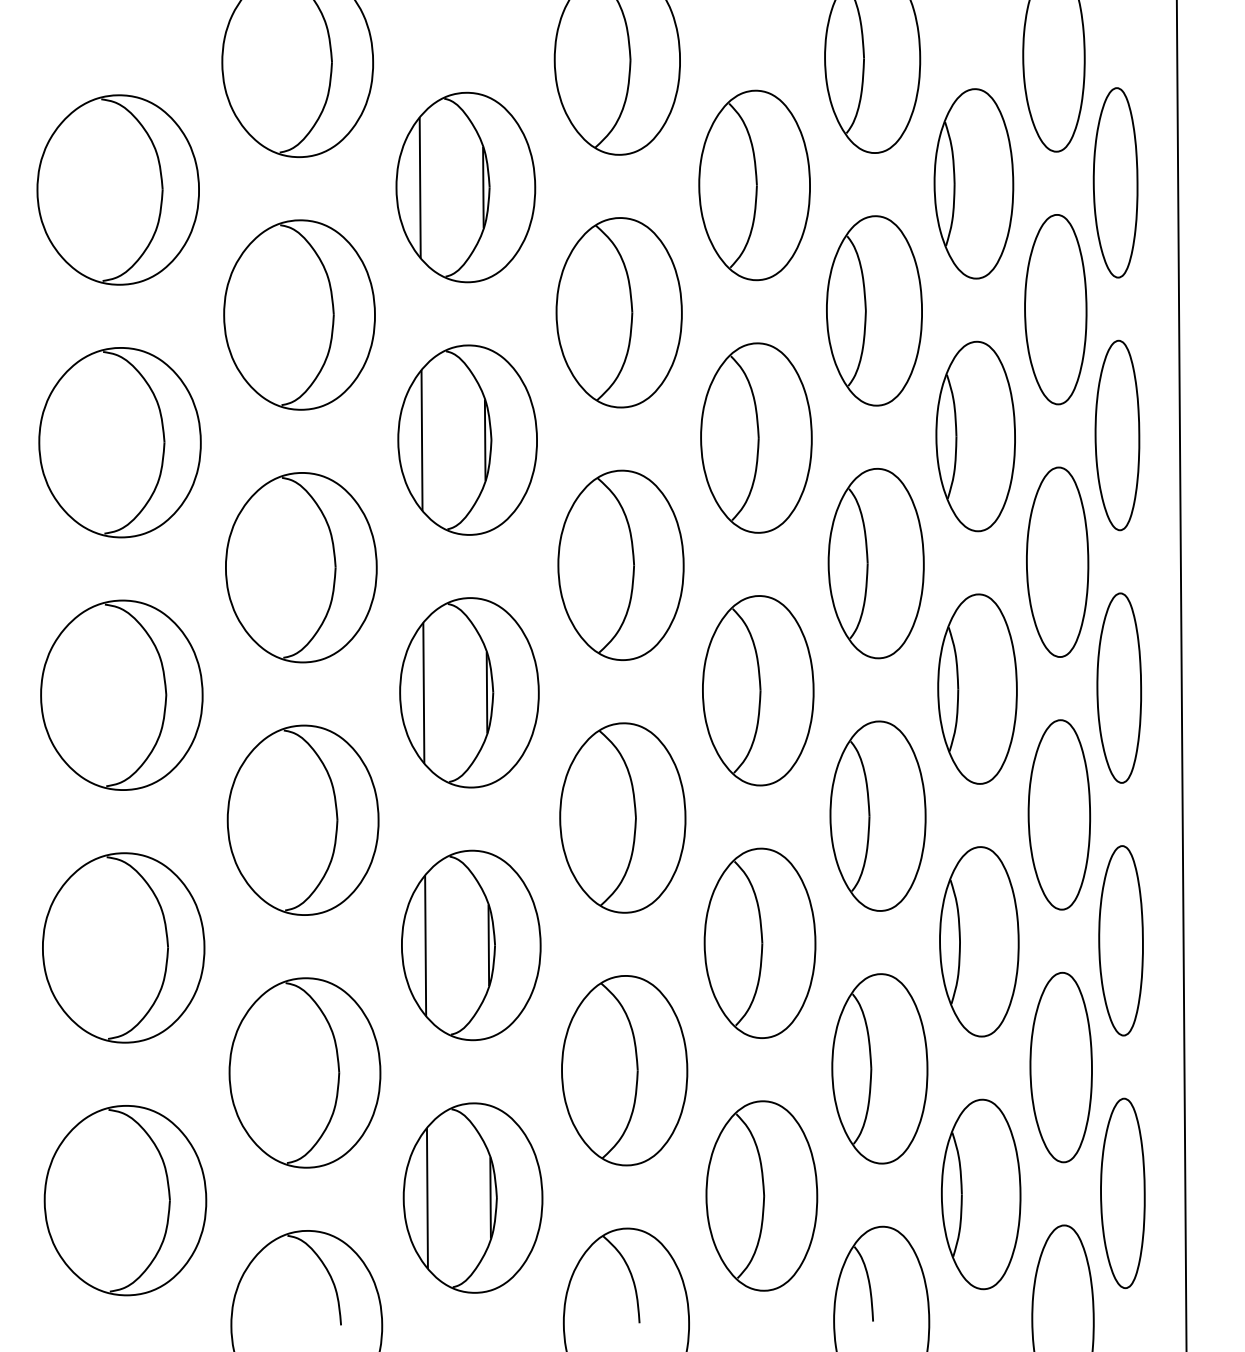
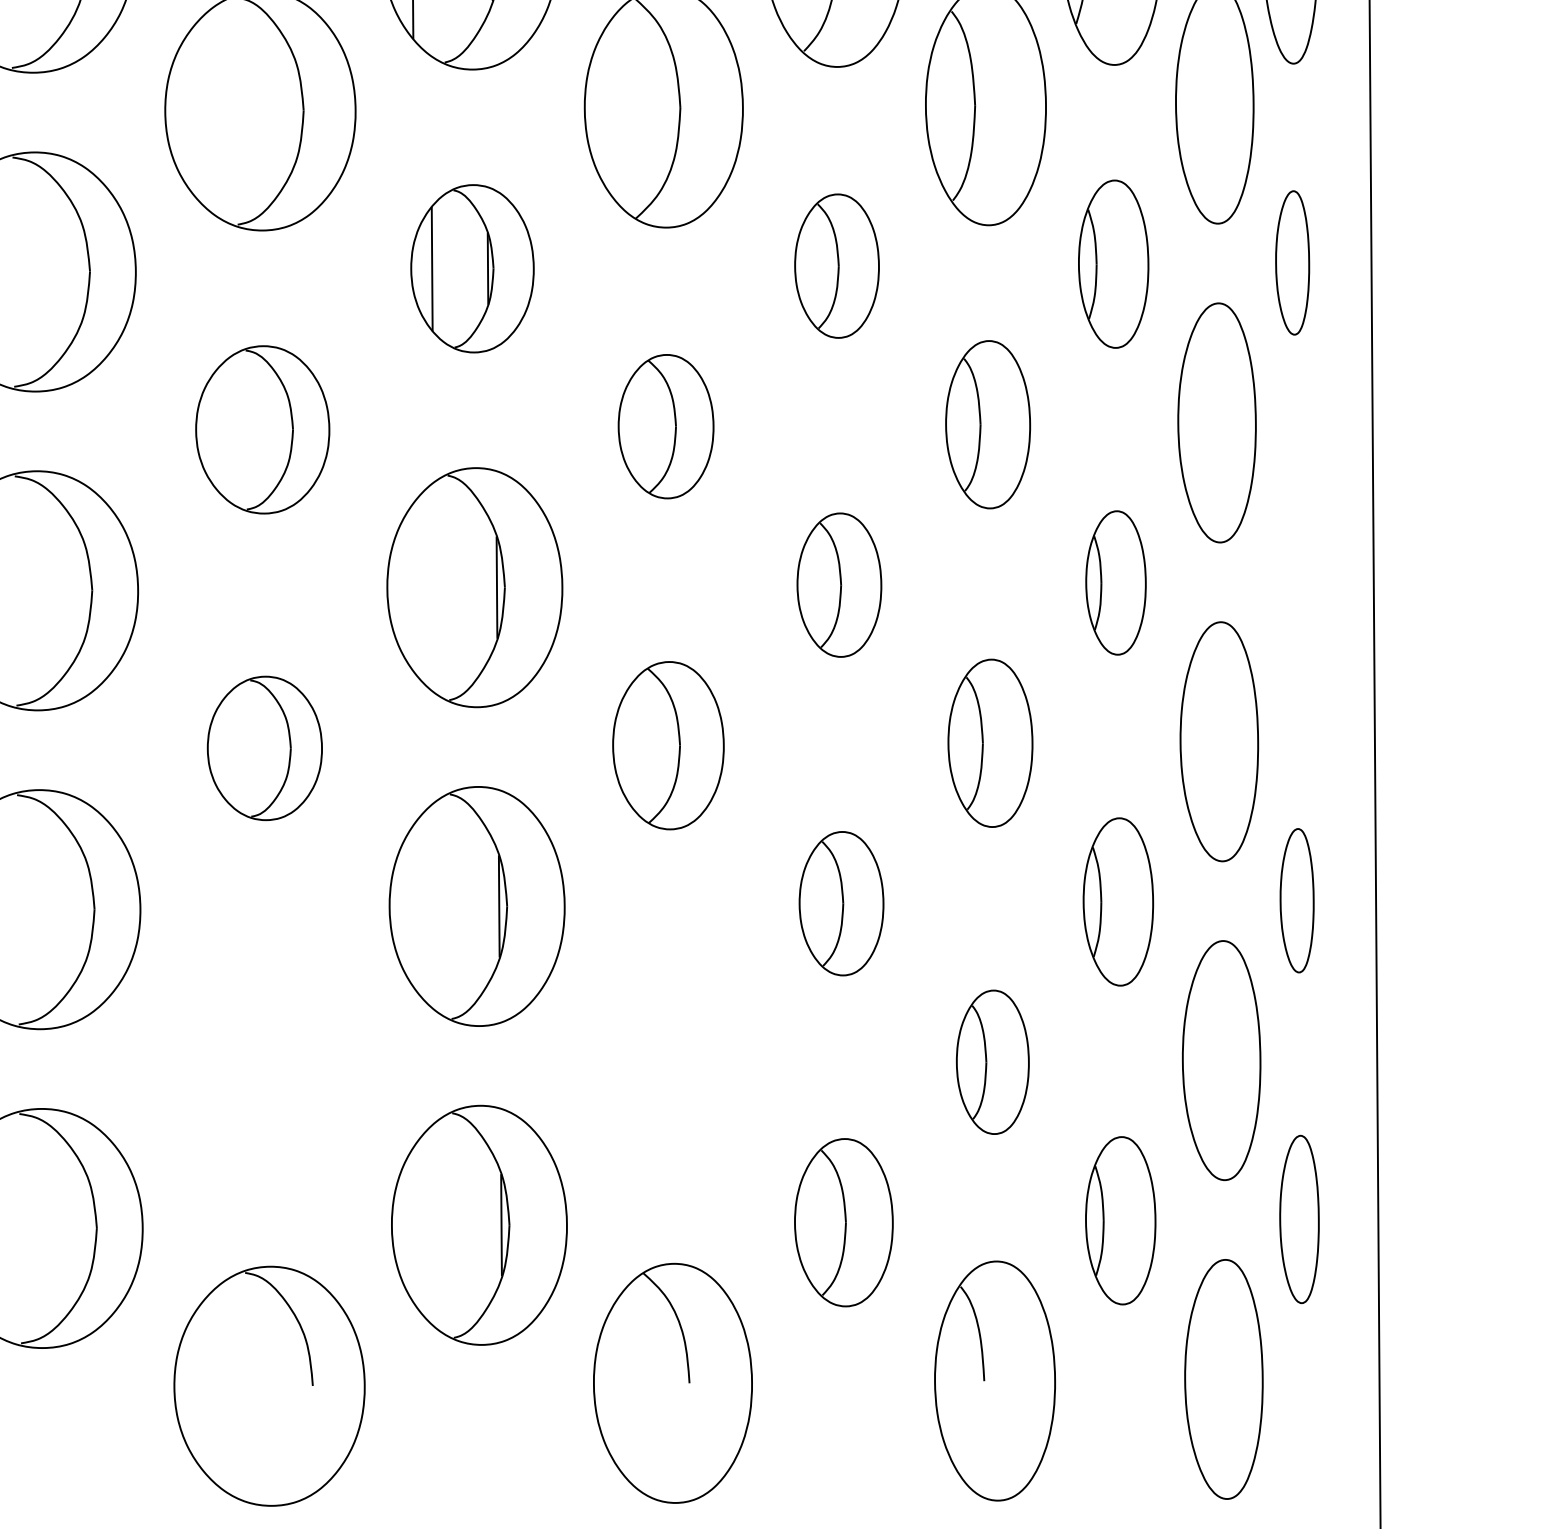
part: (1117, 435) -> (1292, 262), size x0.6
part: (975, 436) -> (1113, 264), size x0.7
part: (756, 437) -> (837, 265), size x0.6
part: (467, 439) -> (472, 267), size x0.7
part: (875, 563) -> (987, 424), size x0.7
part: (620, 564) -> (665, 425), size x0.6
part: (301, 567) -> (262, 429), size x0.7
part: (1118, 687) -> (1293, 580), removed
part: (977, 688) -> (1115, 582), size x0.6
part: (758, 690) -> (839, 584), size x0.6
line: (423, 692) -> (416, 587), removed
part: (877, 815) -> (989, 742), size x0.7
part: (622, 817) -> (667, 745), size x0.7
part: (302, 819) -> (264, 747), size x0.6
part: (1120, 940) -> (1296, 900), size x0.6
part: (979, 941) -> (1118, 901), size x0.7
part: (759, 942) -> (840, 902), size x0.6
line: (425, 945) -> (419, 906), removed
part: (879, 1068) -> (992, 1061), size x0.6
part: (624, 1070) -> (670, 1064), removed
part: (304, 1072) -> (266, 1066), removed
part: (1122, 1193) -> (1298, 1219), size x0.7
part: (981, 1194) -> (1121, 1220), size x0.7
part: (761, 1195) -> (843, 1222), size x0.7
line: (426, 1197) -> (420, 1224), removed

